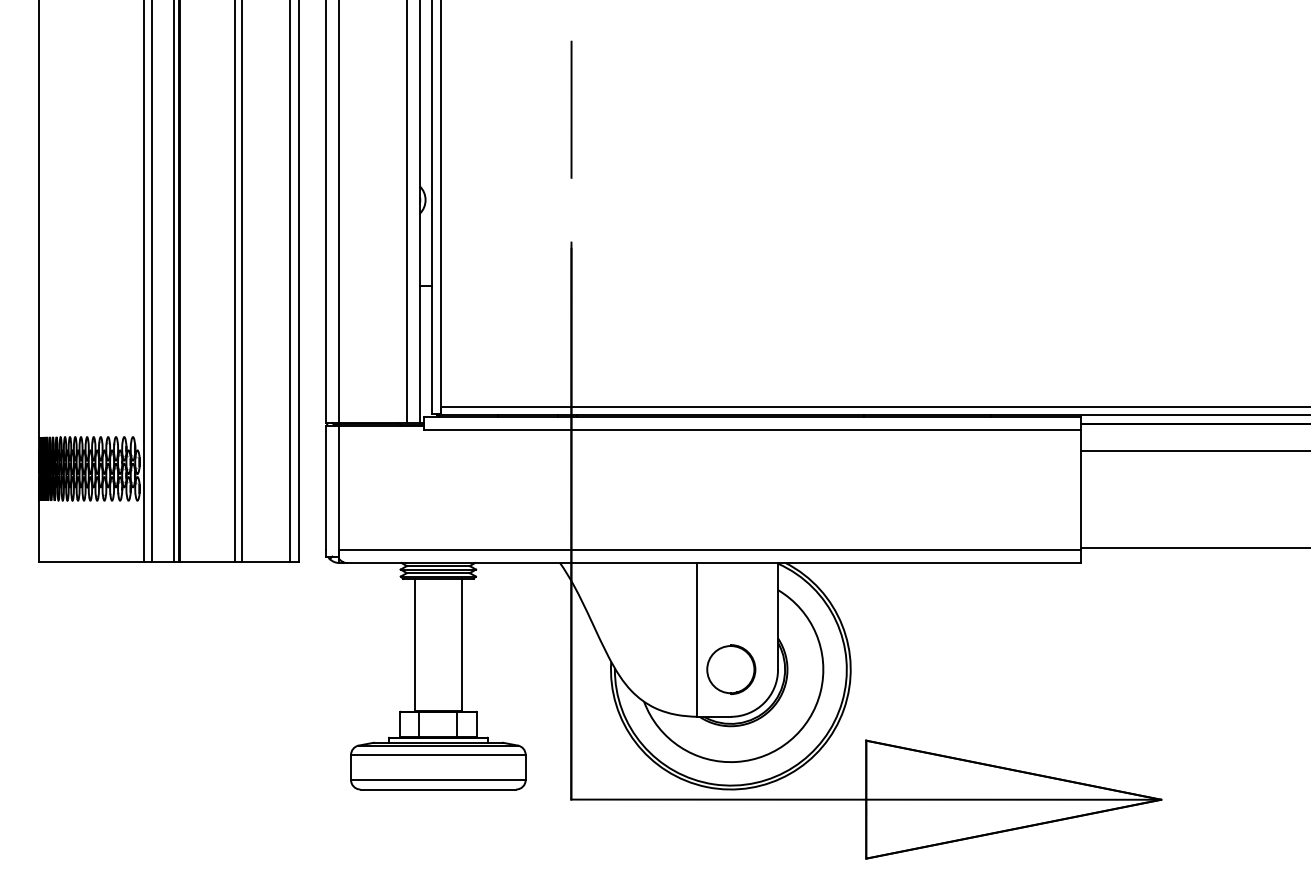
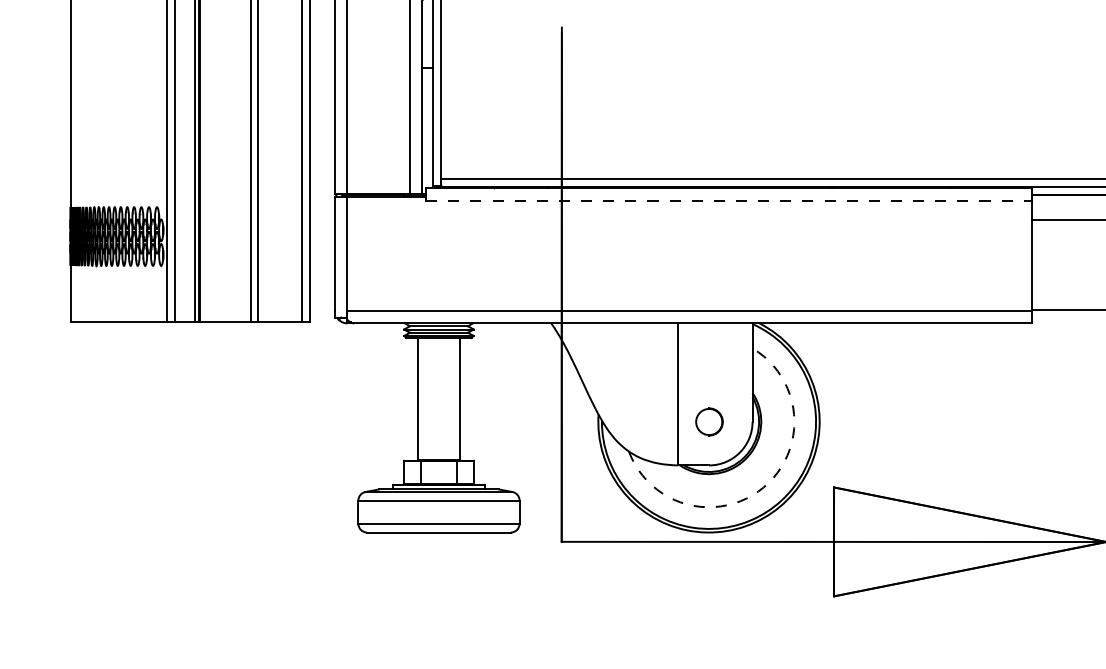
line: (753, 429) -> (729, 200), solid -> dashed
part: (731, 669) -> (709, 421), size x0.6
arc: (790, 740) -> (764, 487), solid -> dashed

